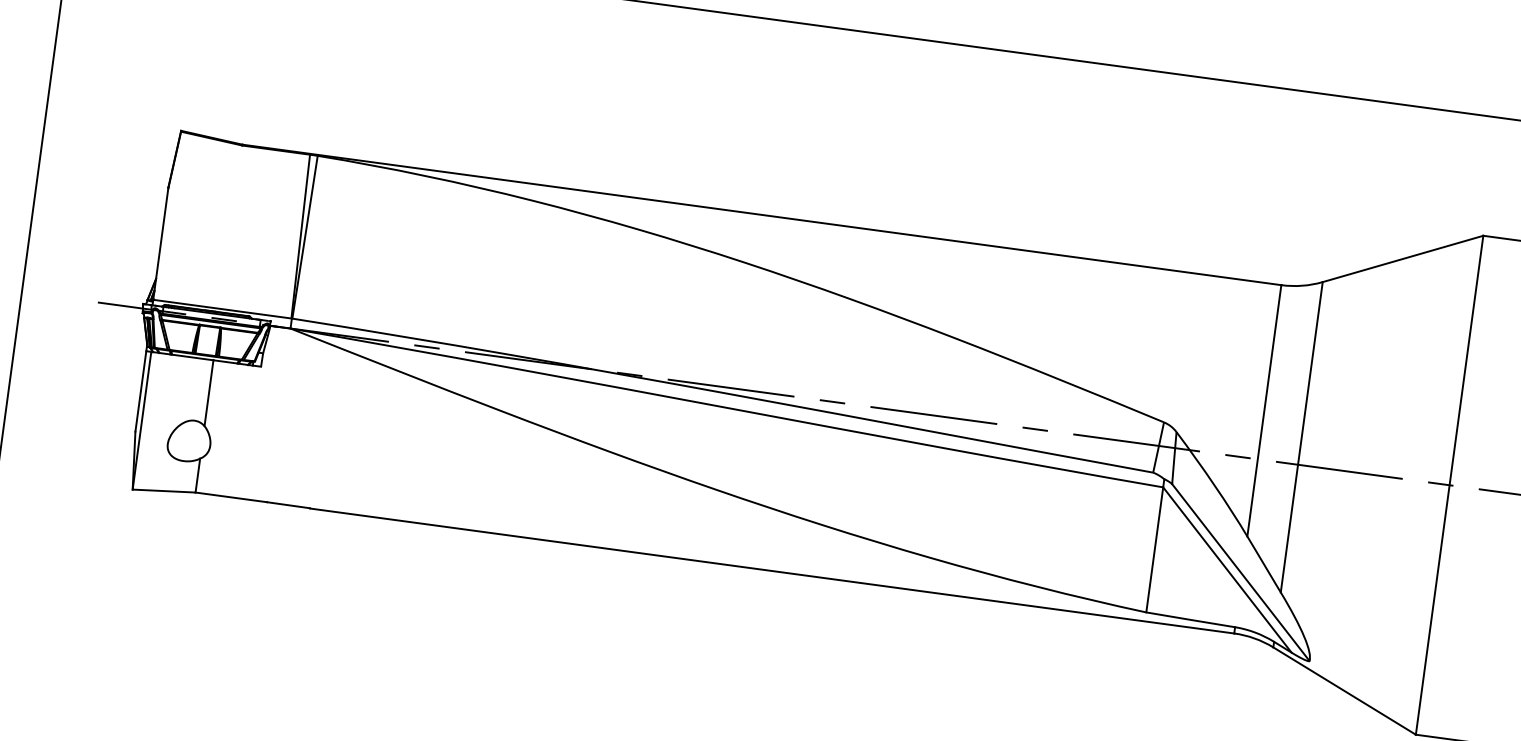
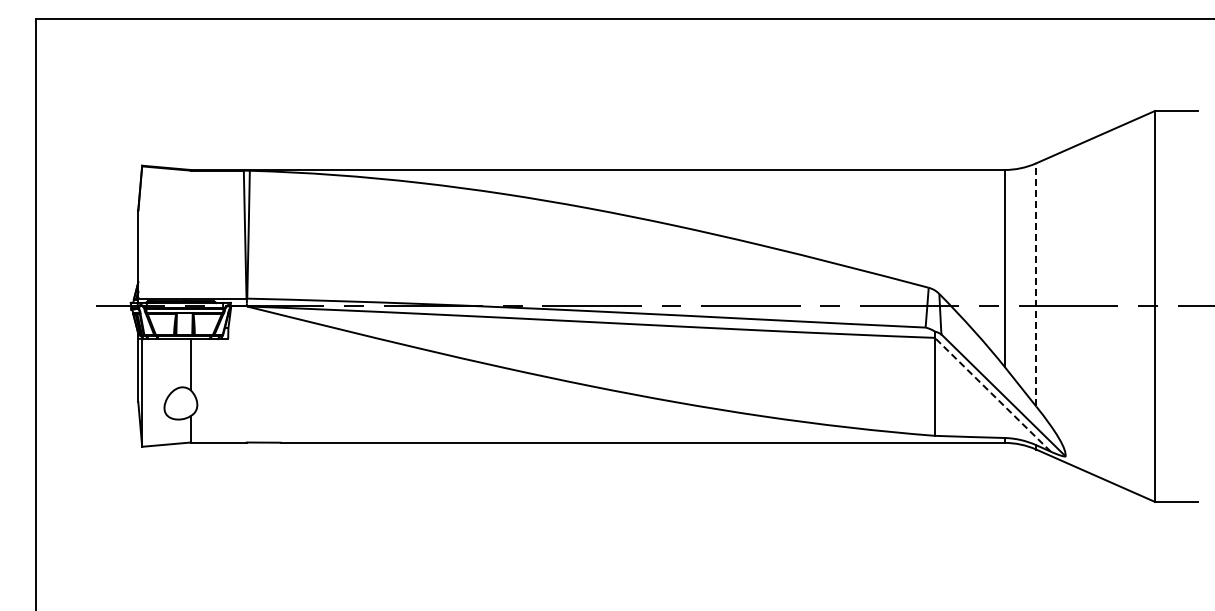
line: (1302, 436) -> (1036, 284), solid -> dashed
line: (1227, 569) -> (992, 394), solid -> dashed

